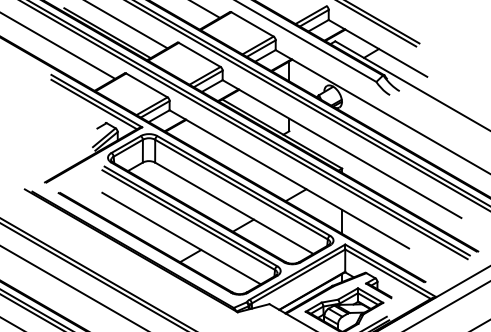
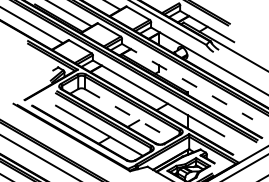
line: (342, 148) -> (187, 81), solid -> dashed
line: (234, 208) -> (128, 114), solid -> dashed

